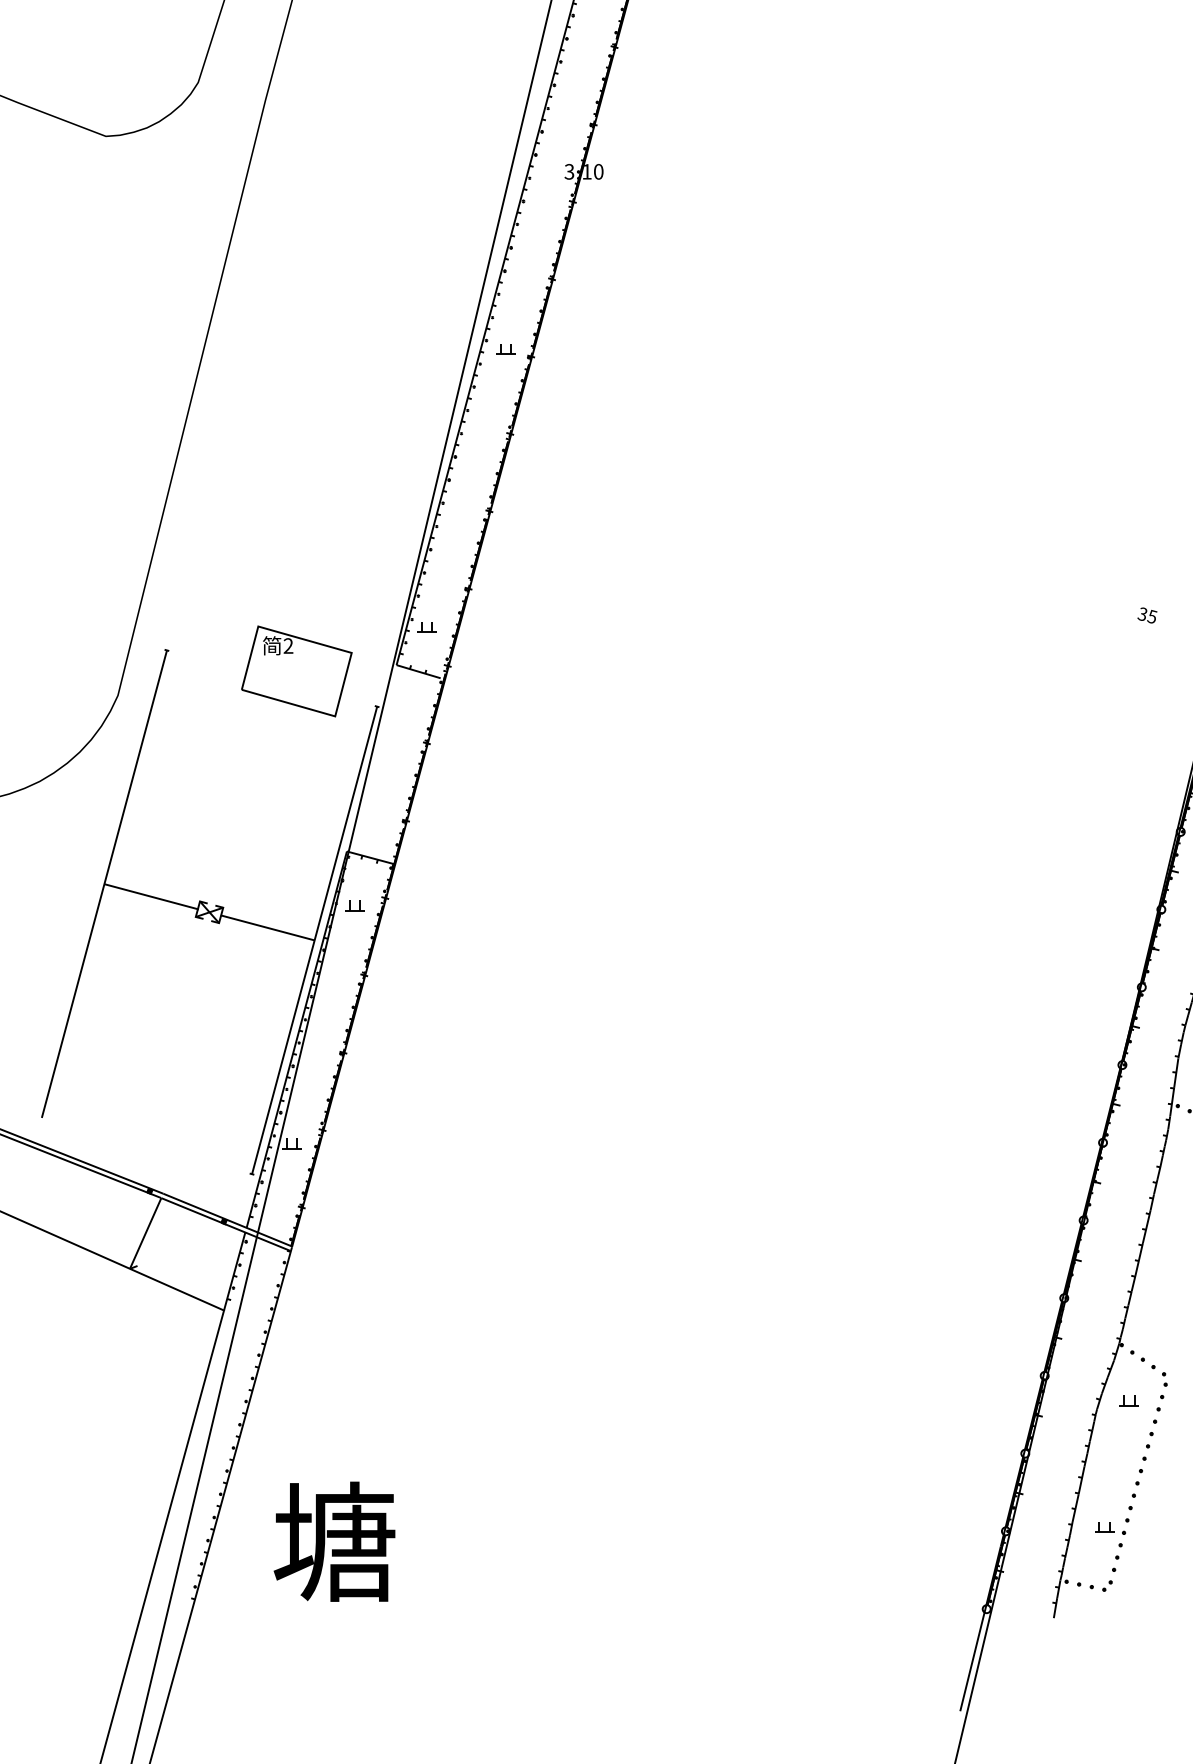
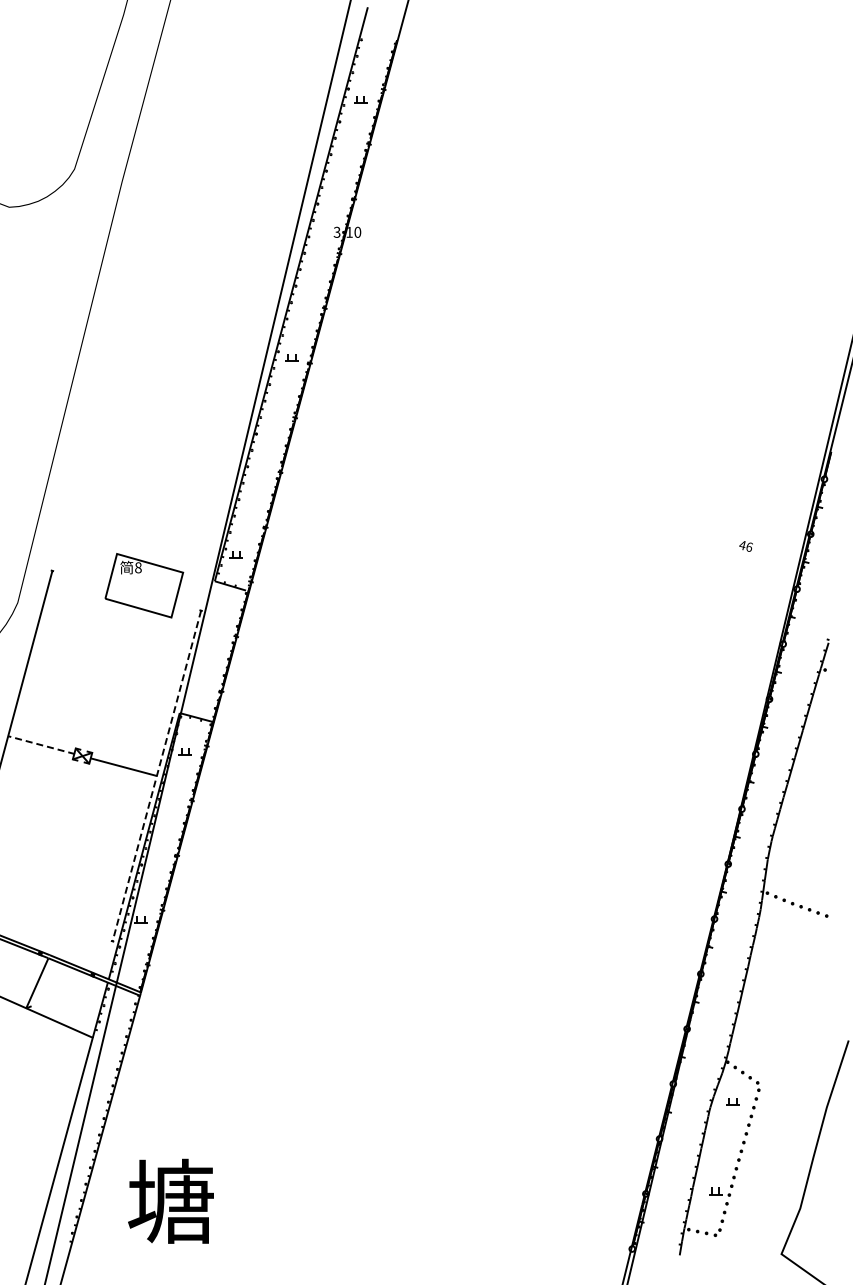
text: (1146, 614) -> (745, 545), 35 -> 46
text: (288, 645) -> (138, 567), 2 -> 8
line: (151, 897) -> (41, 745), solid -> dashed
line: (314, 941) -> (156, 776), solid -> dashed

